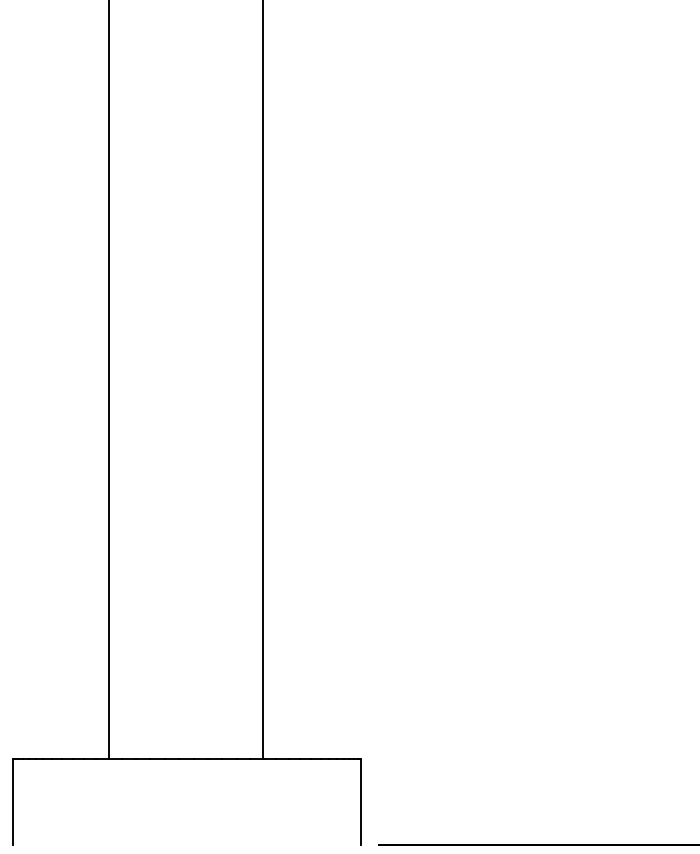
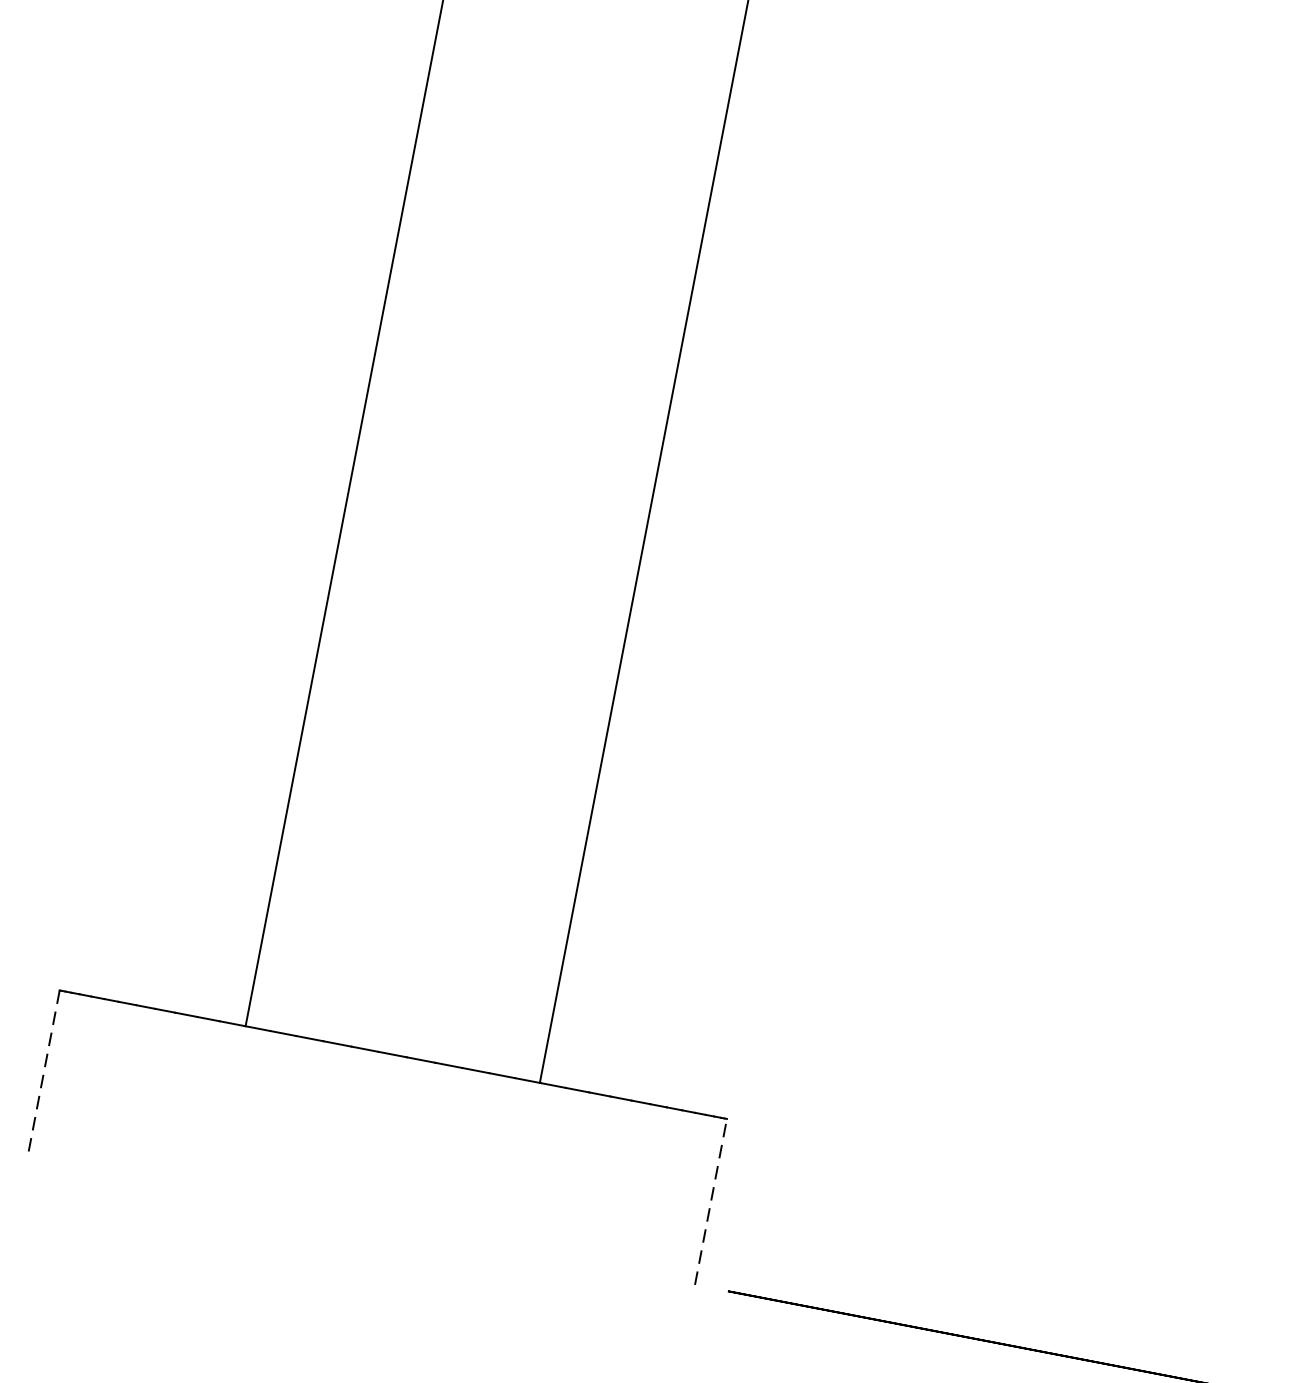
line: (360, 801) -> (710, 1201), solid -> dashed
line: (12, 802) -> (43, 1074), solid -> dashed

